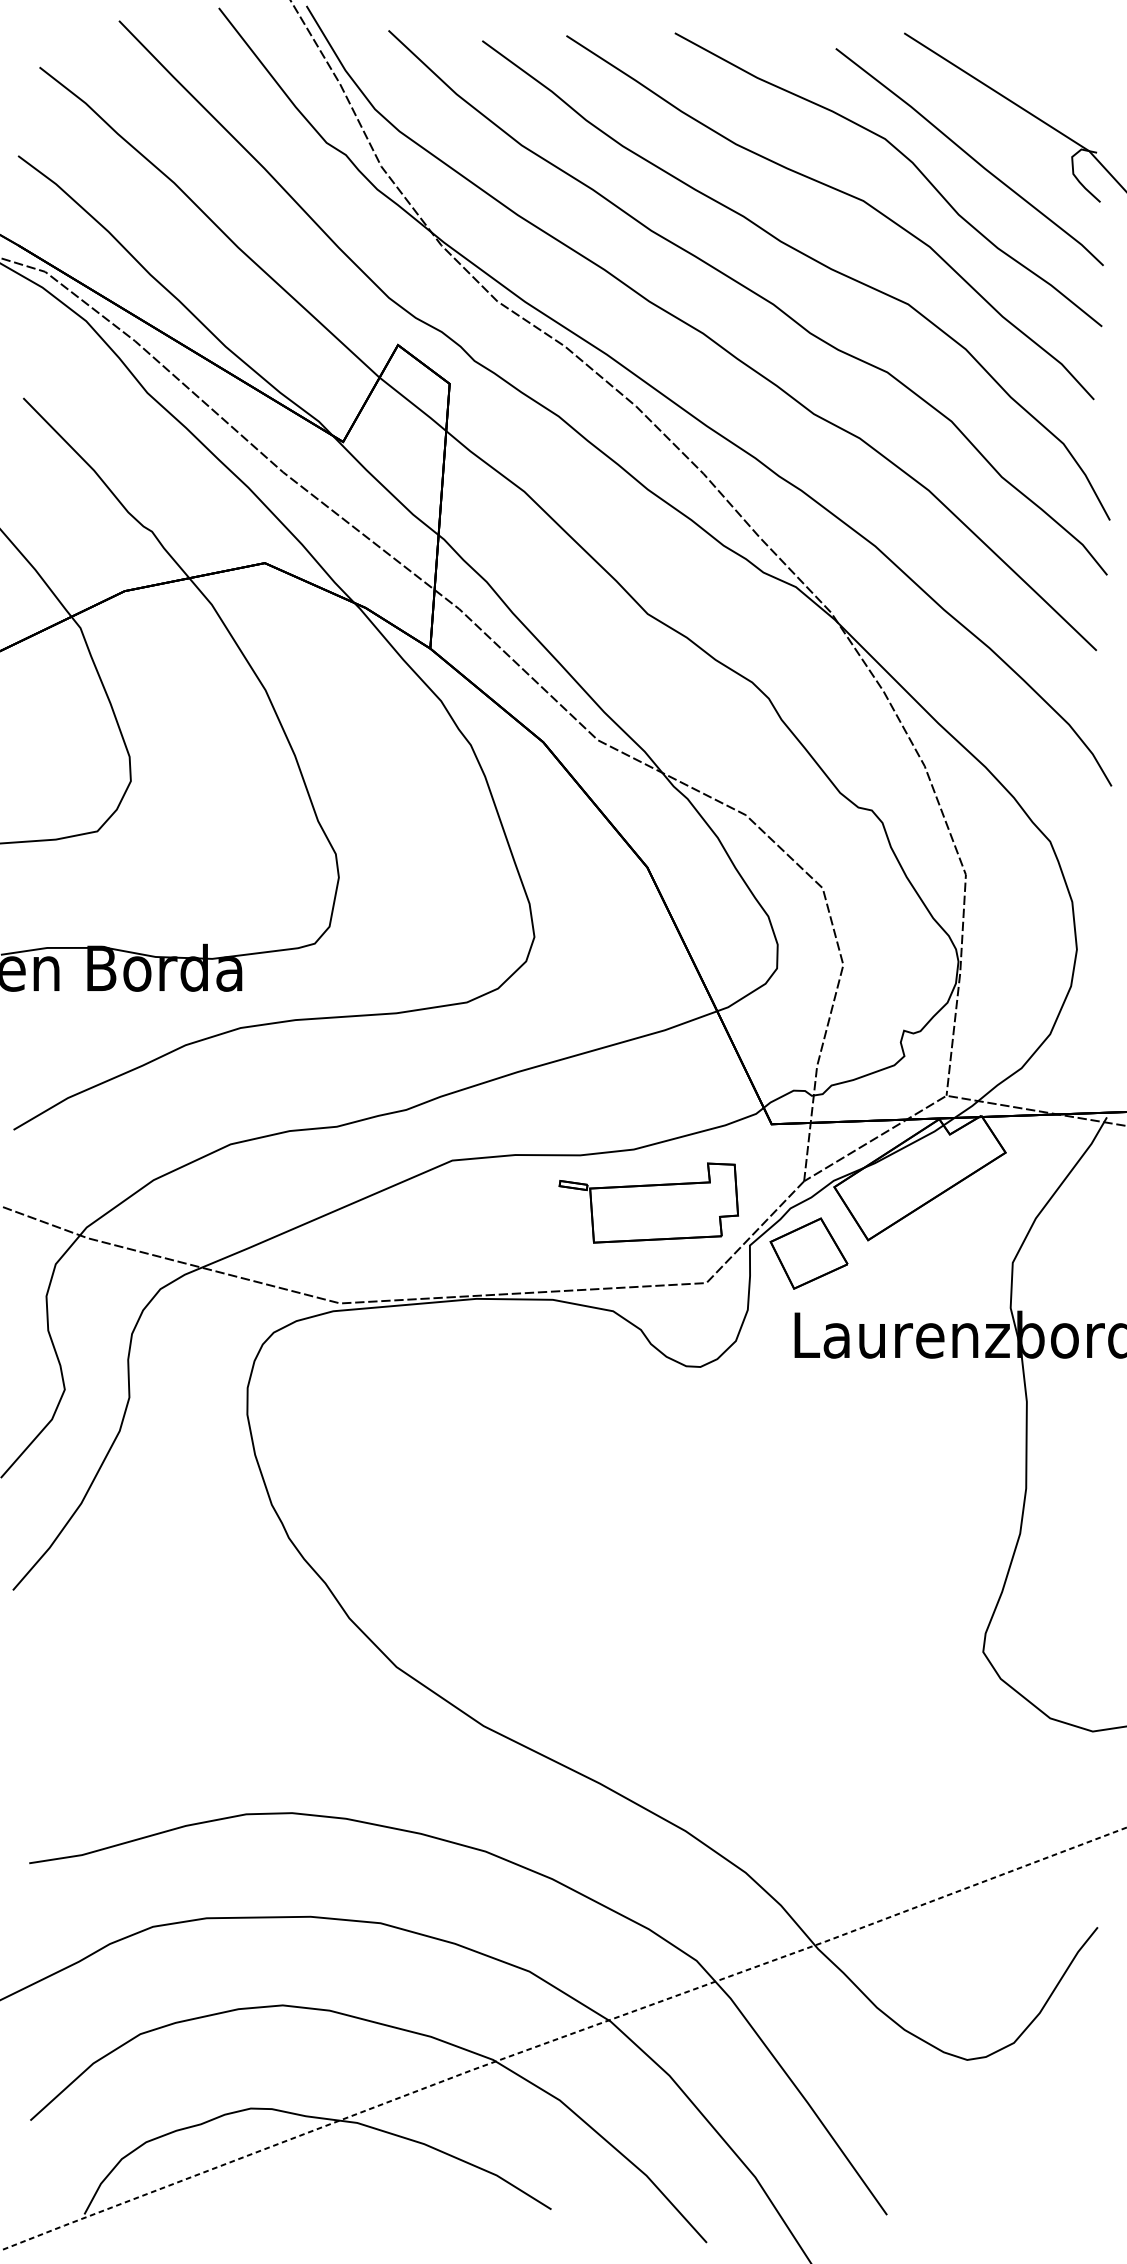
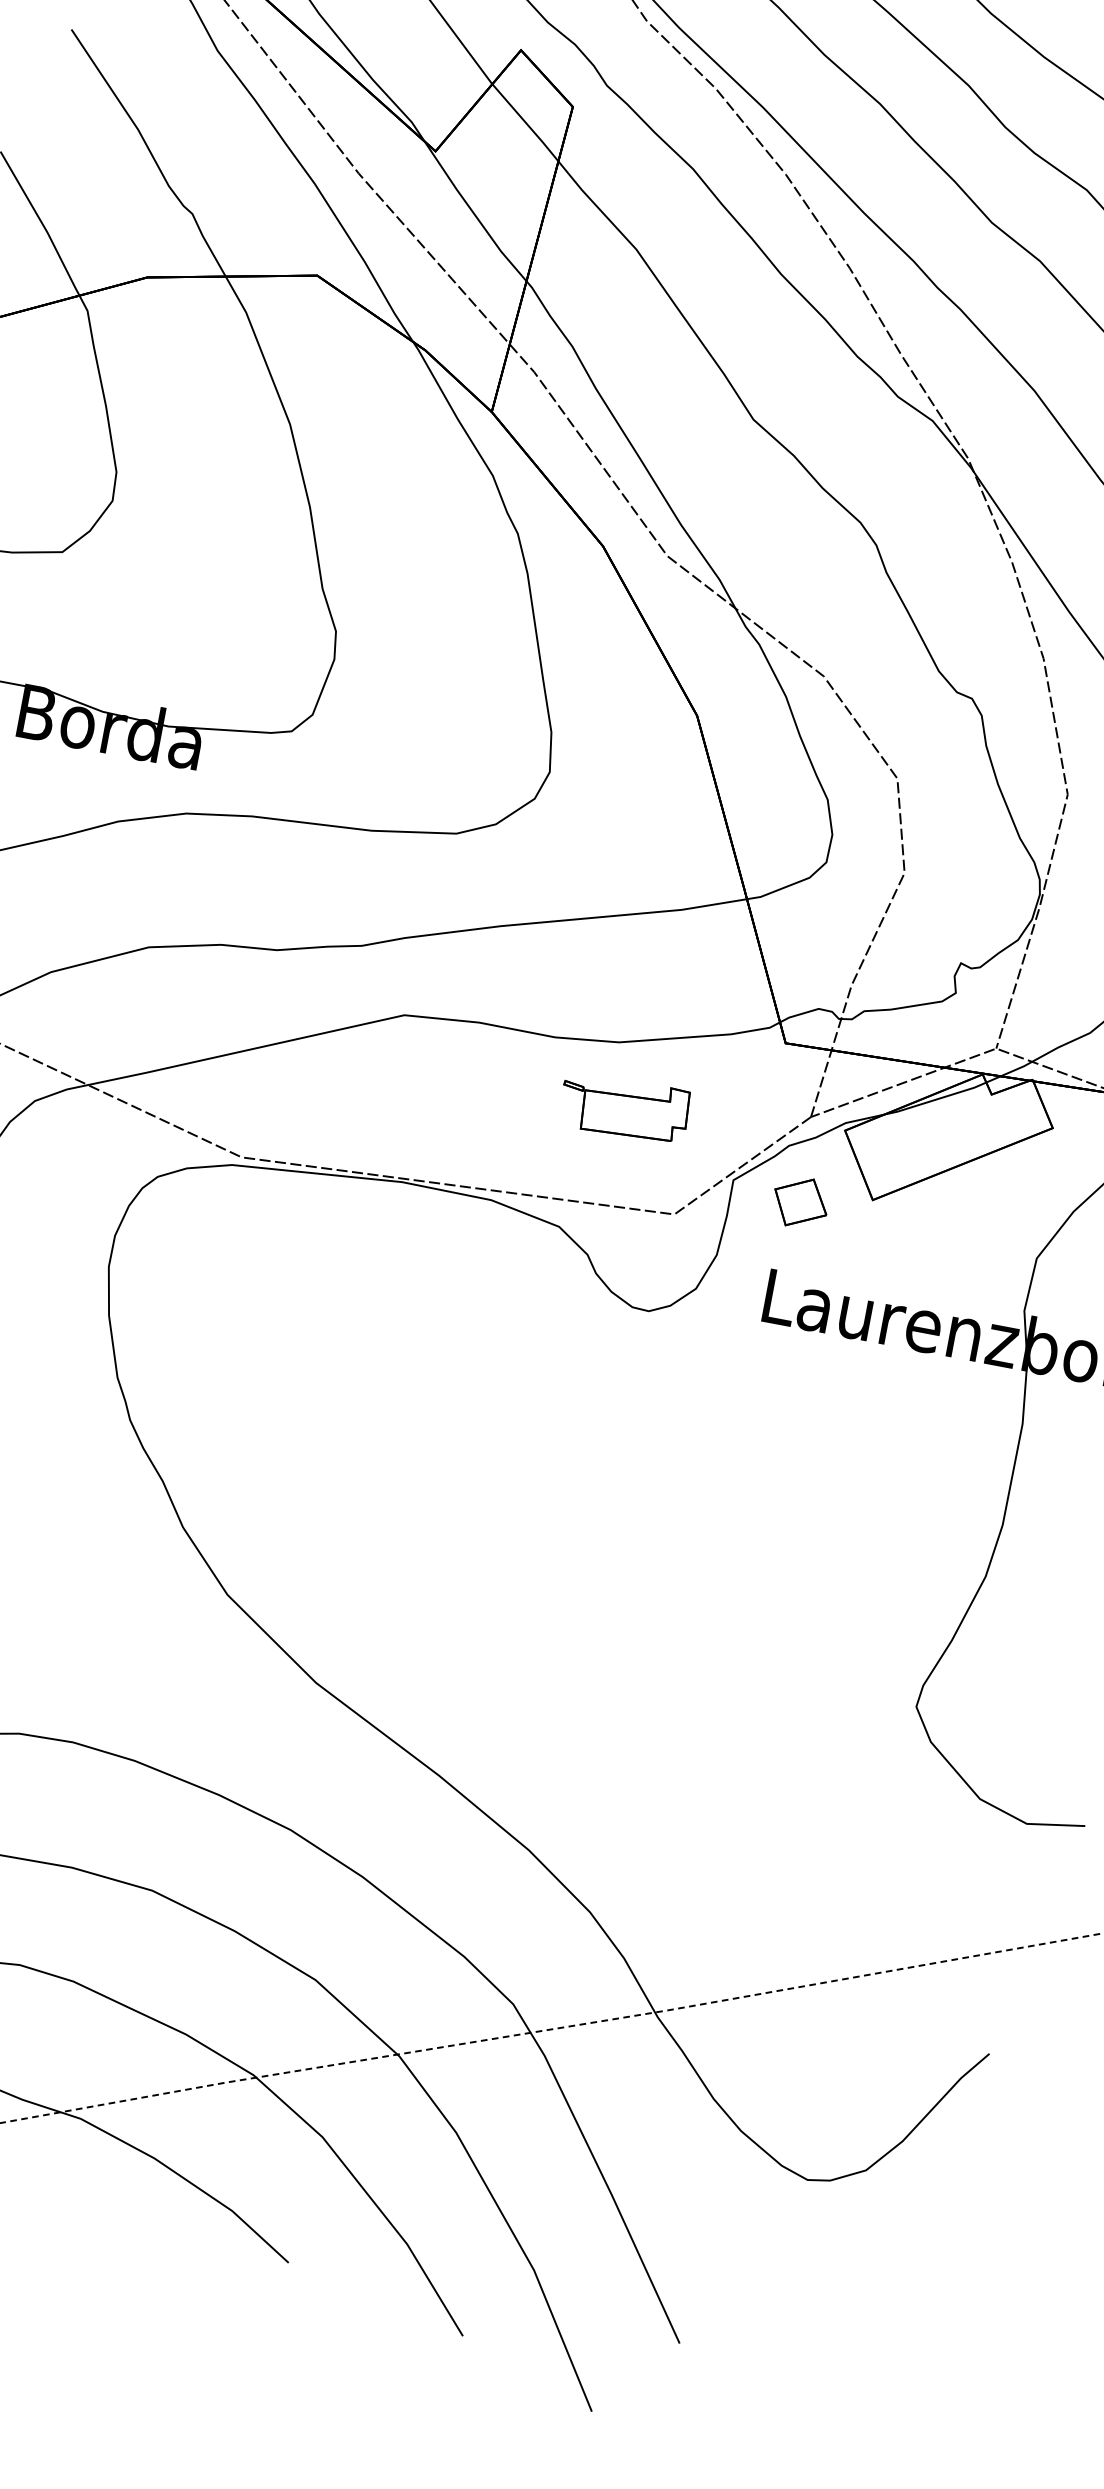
part: (648, 1202) -> (624, 1107), size x0.6
part: (808, 1253) -> (800, 1202), size x0.6

